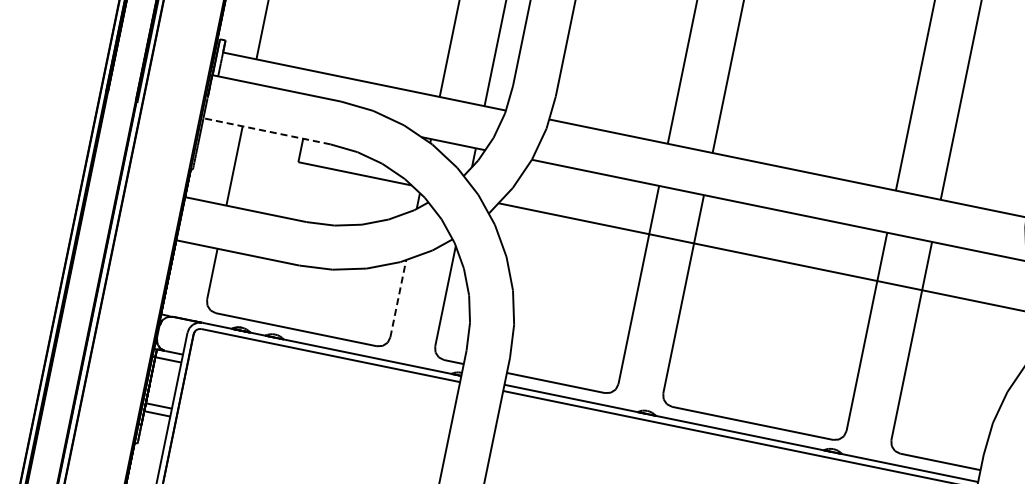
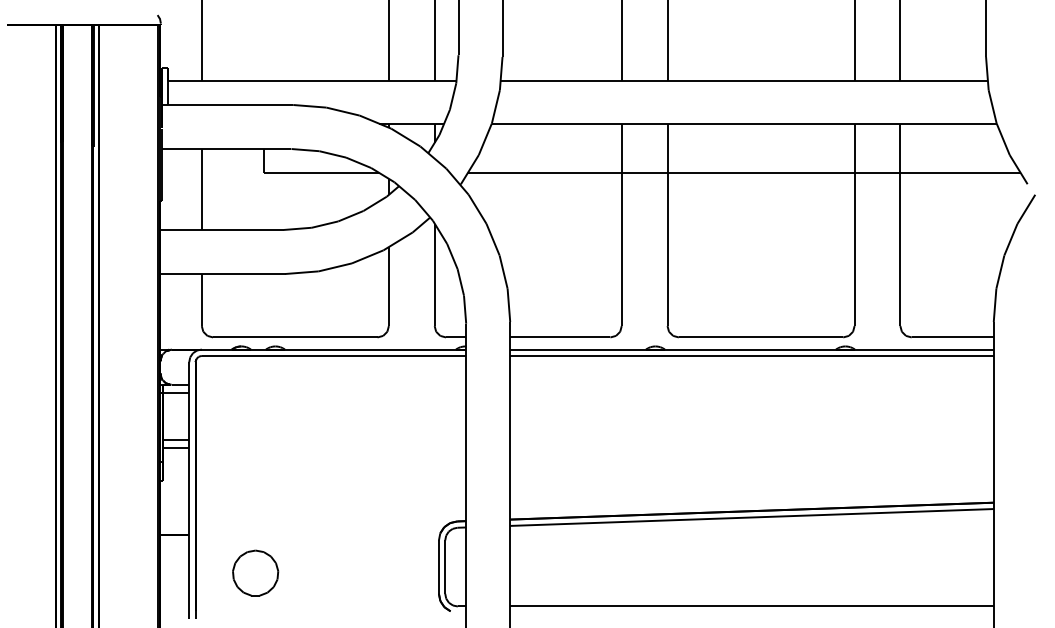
line: (266, 131) -> (226, 149), dashed -> solid
line: (397, 298) -> (388, 286), dashed -> solid

